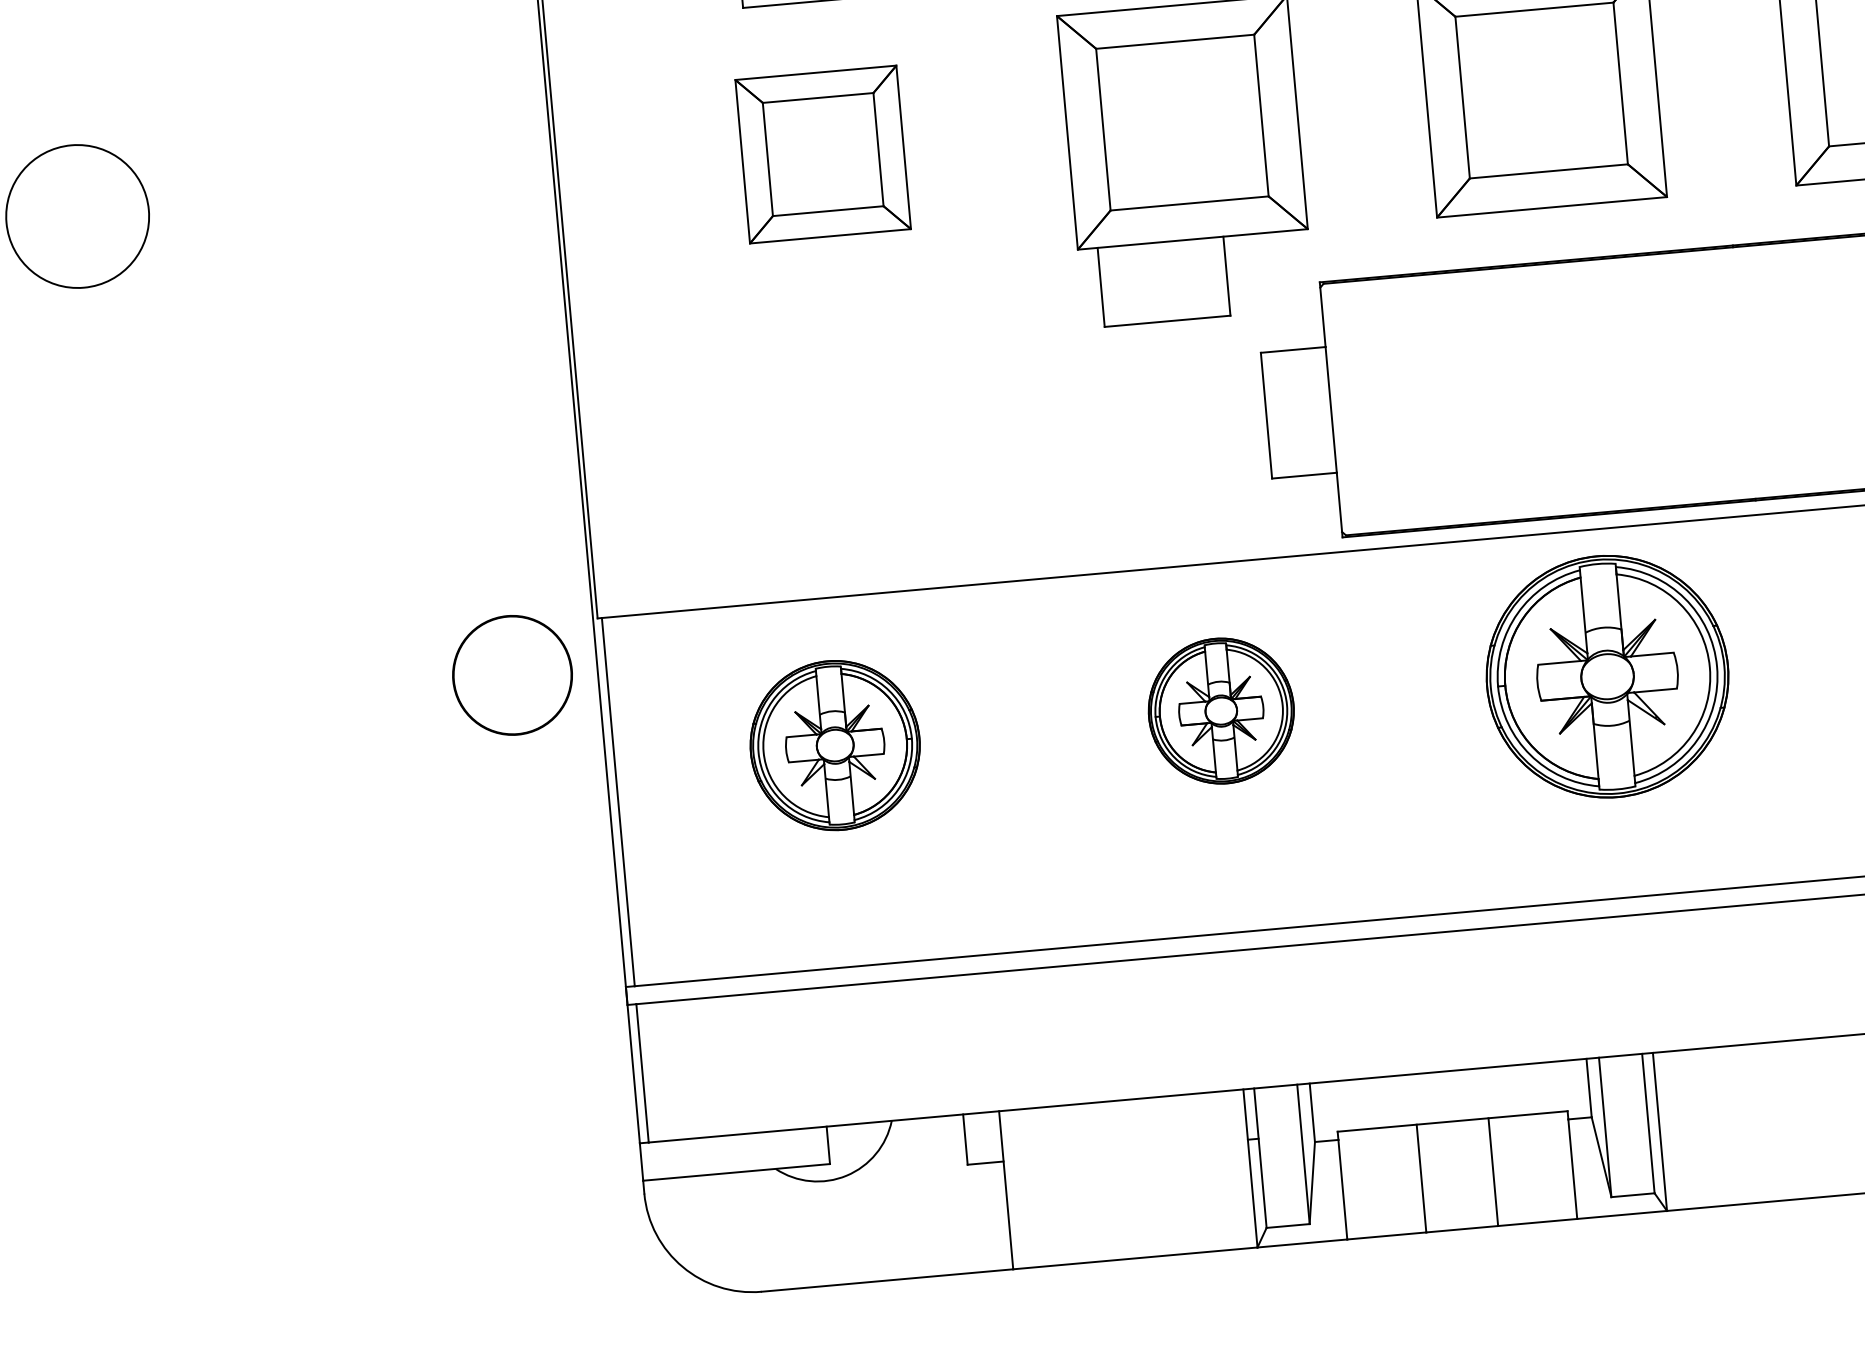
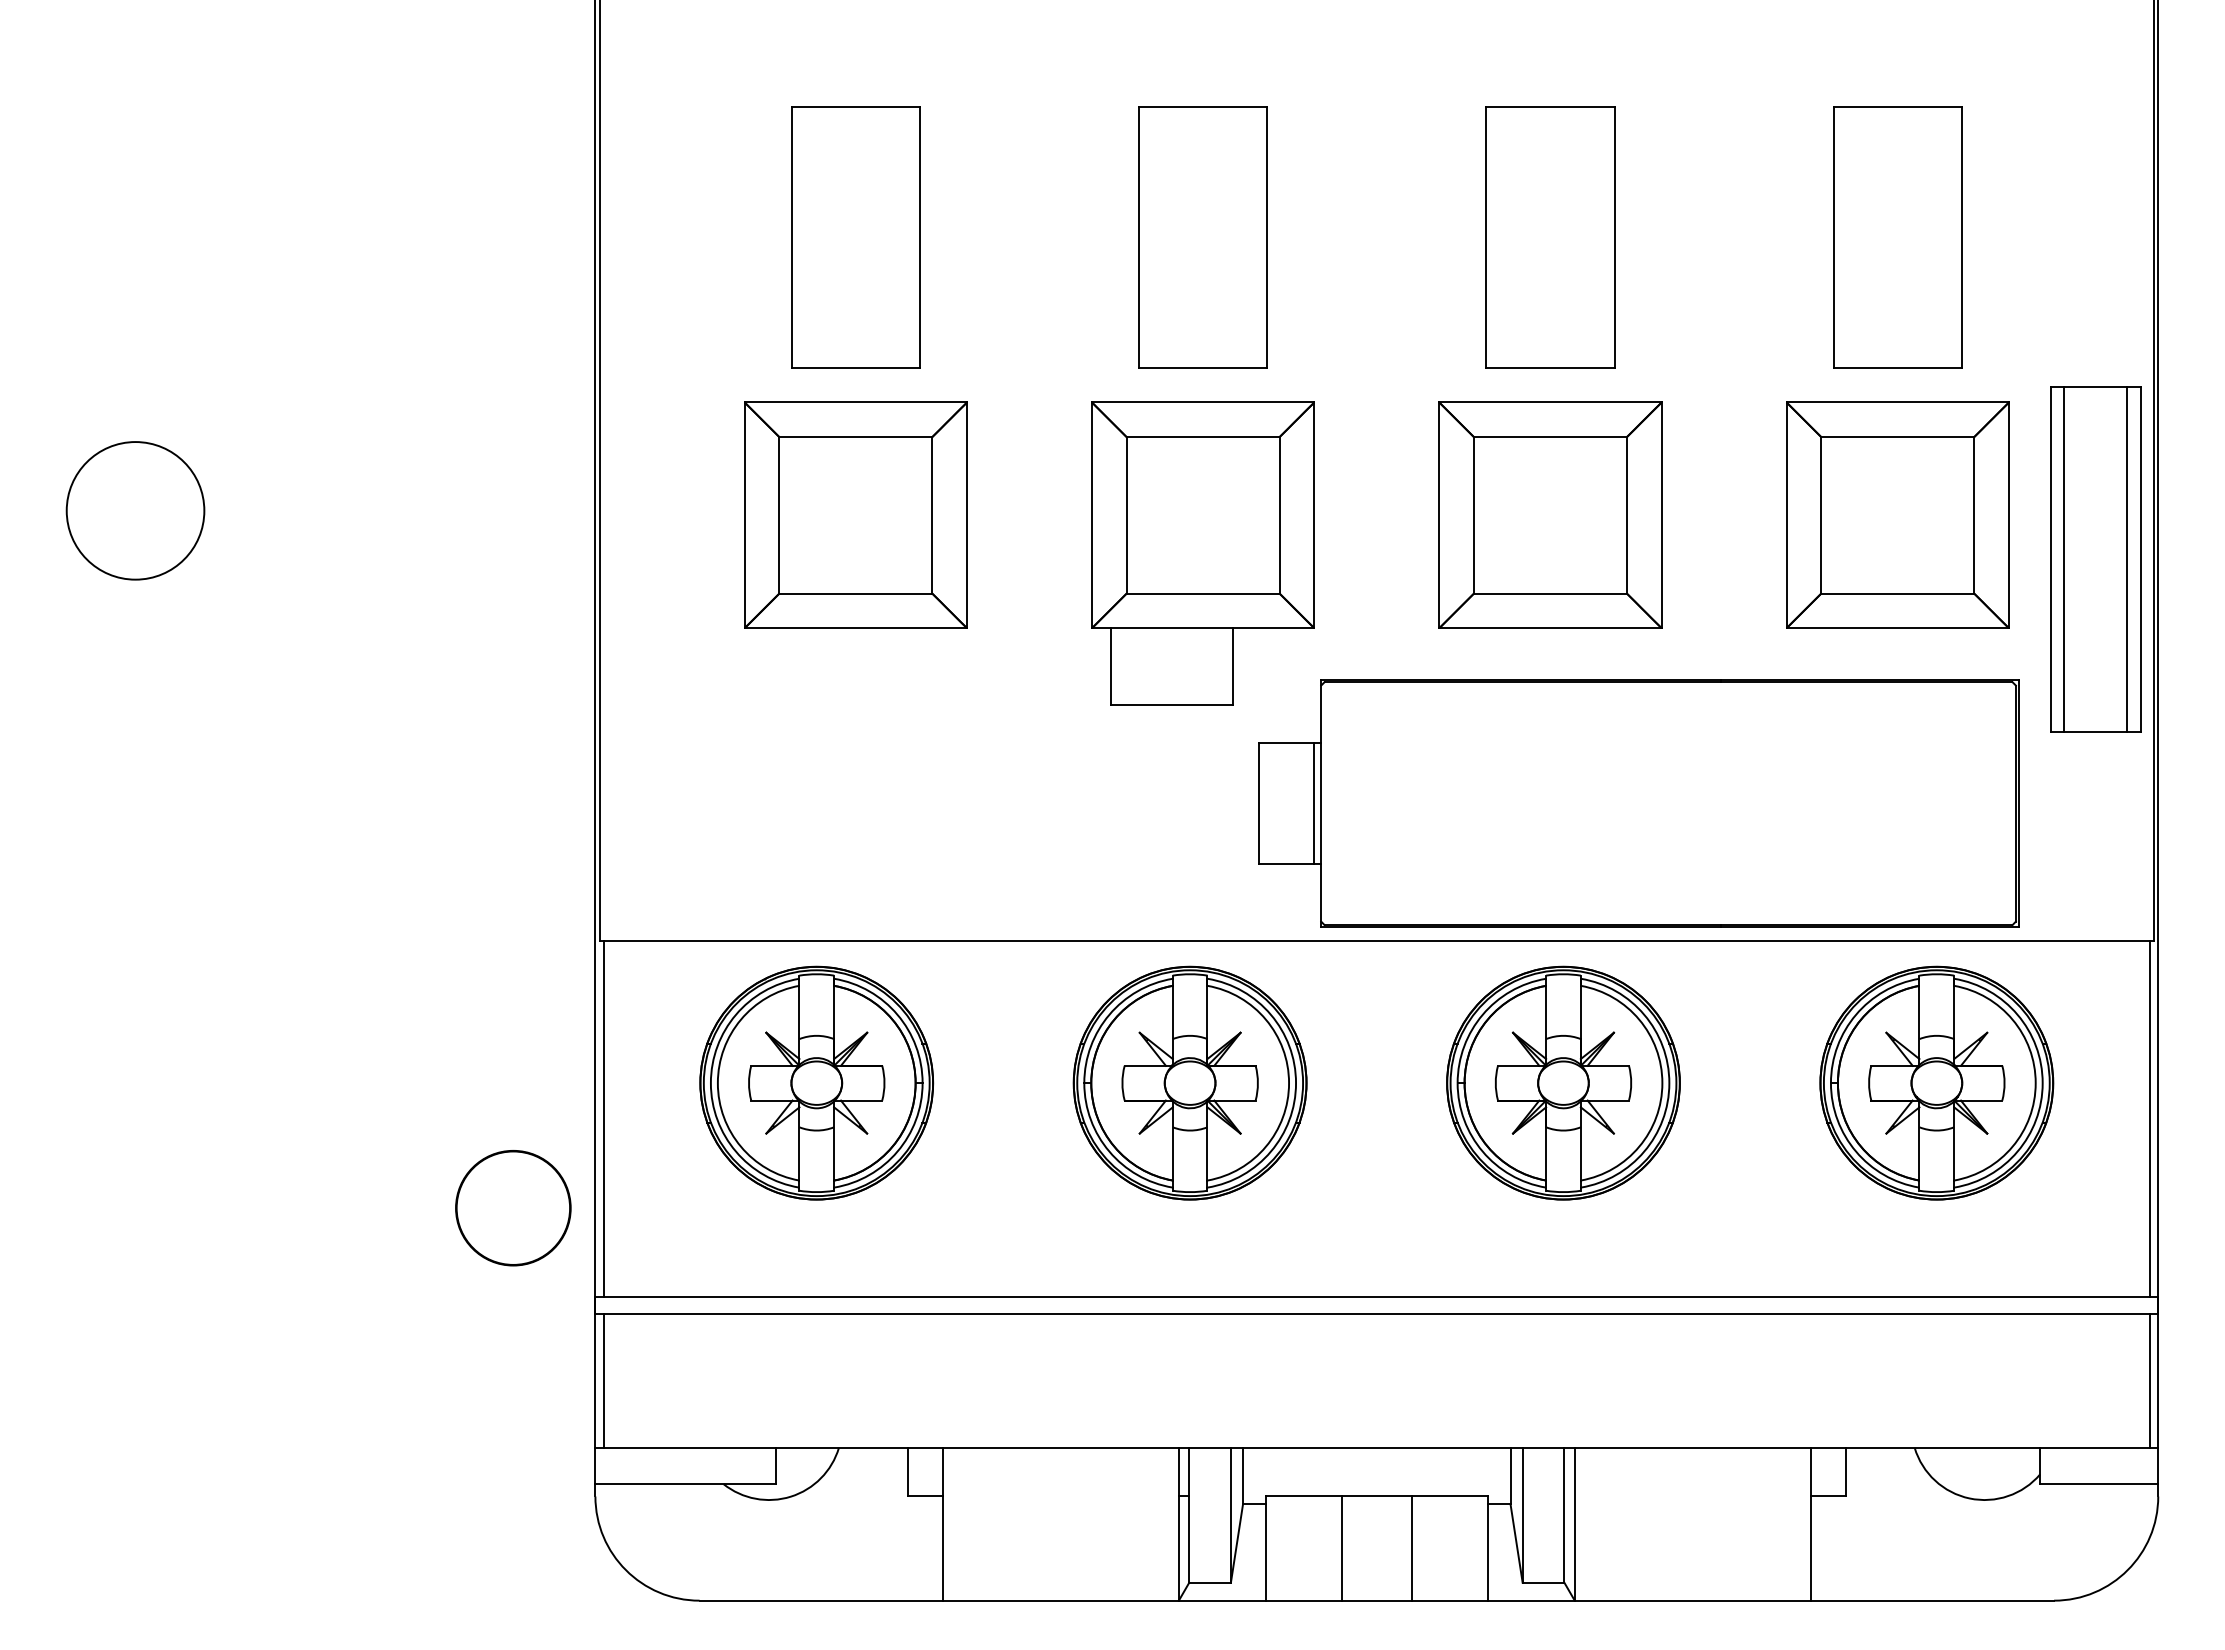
part: (822, 153) -> (855, 514), size x1.43
line: (1324, 410) -> (1314, 803), added
circle: (512, 675) -> (513, 1208), moved
part: (1220, 710) -> (1189, 1082), size x1.67
part: (834, 744) -> (816, 1082), size x1.43

